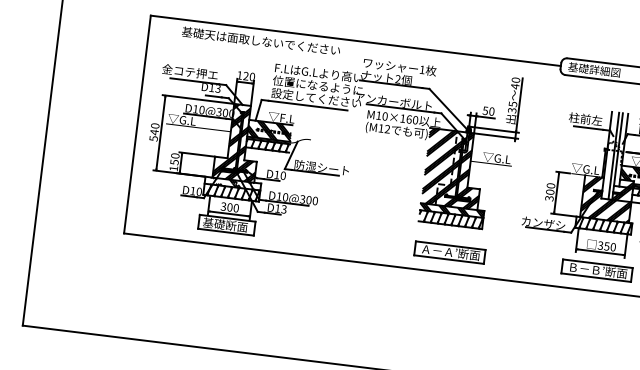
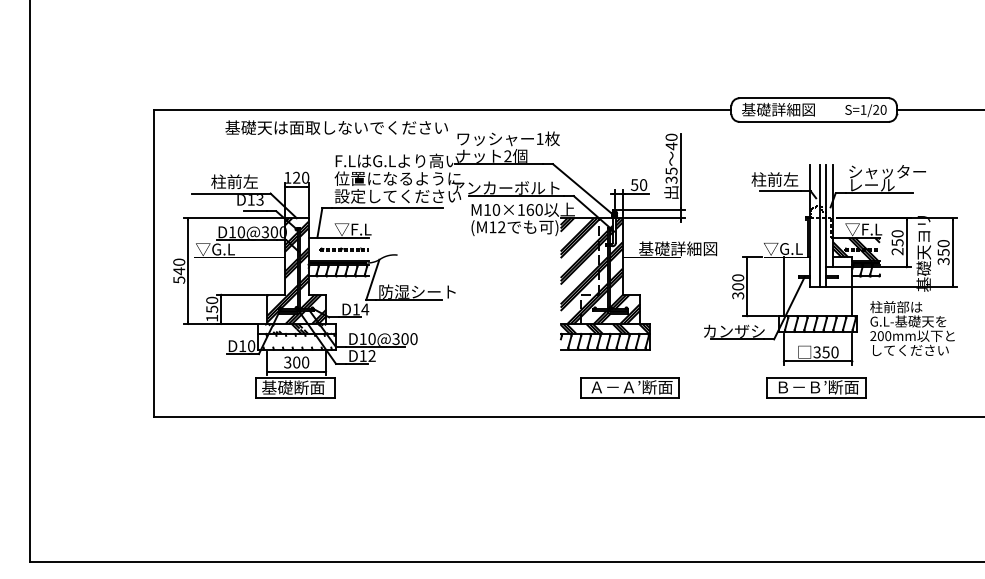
text: (261, 41) -> (336, 127), moved
text: (190, 72) -> (218, 181), 金コテ押エ -> 柱前左
hatch: (269, 130) -> (338, 249), removed
text: (511, 159) -> (678, 248), ▽G.L -> 基礎詳細図
text: (283, 175) -> (365, 309), D10 -> D14
hatch: (231, 192) -> (296, 341), removed
hatch: (606, 198) -> (817, 286), removed
text: (283, 209) -> (371, 356), D13 -> D12
part: (449, 252) -> (629, 387), moved

